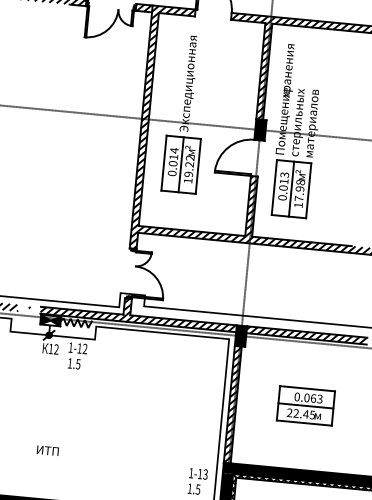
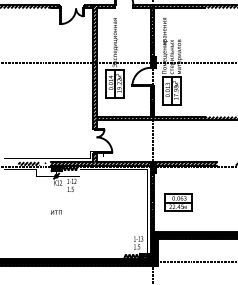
part: (305, 405) -> (178, 202), moved
text: (47, 450) -> (56, 212), moved

